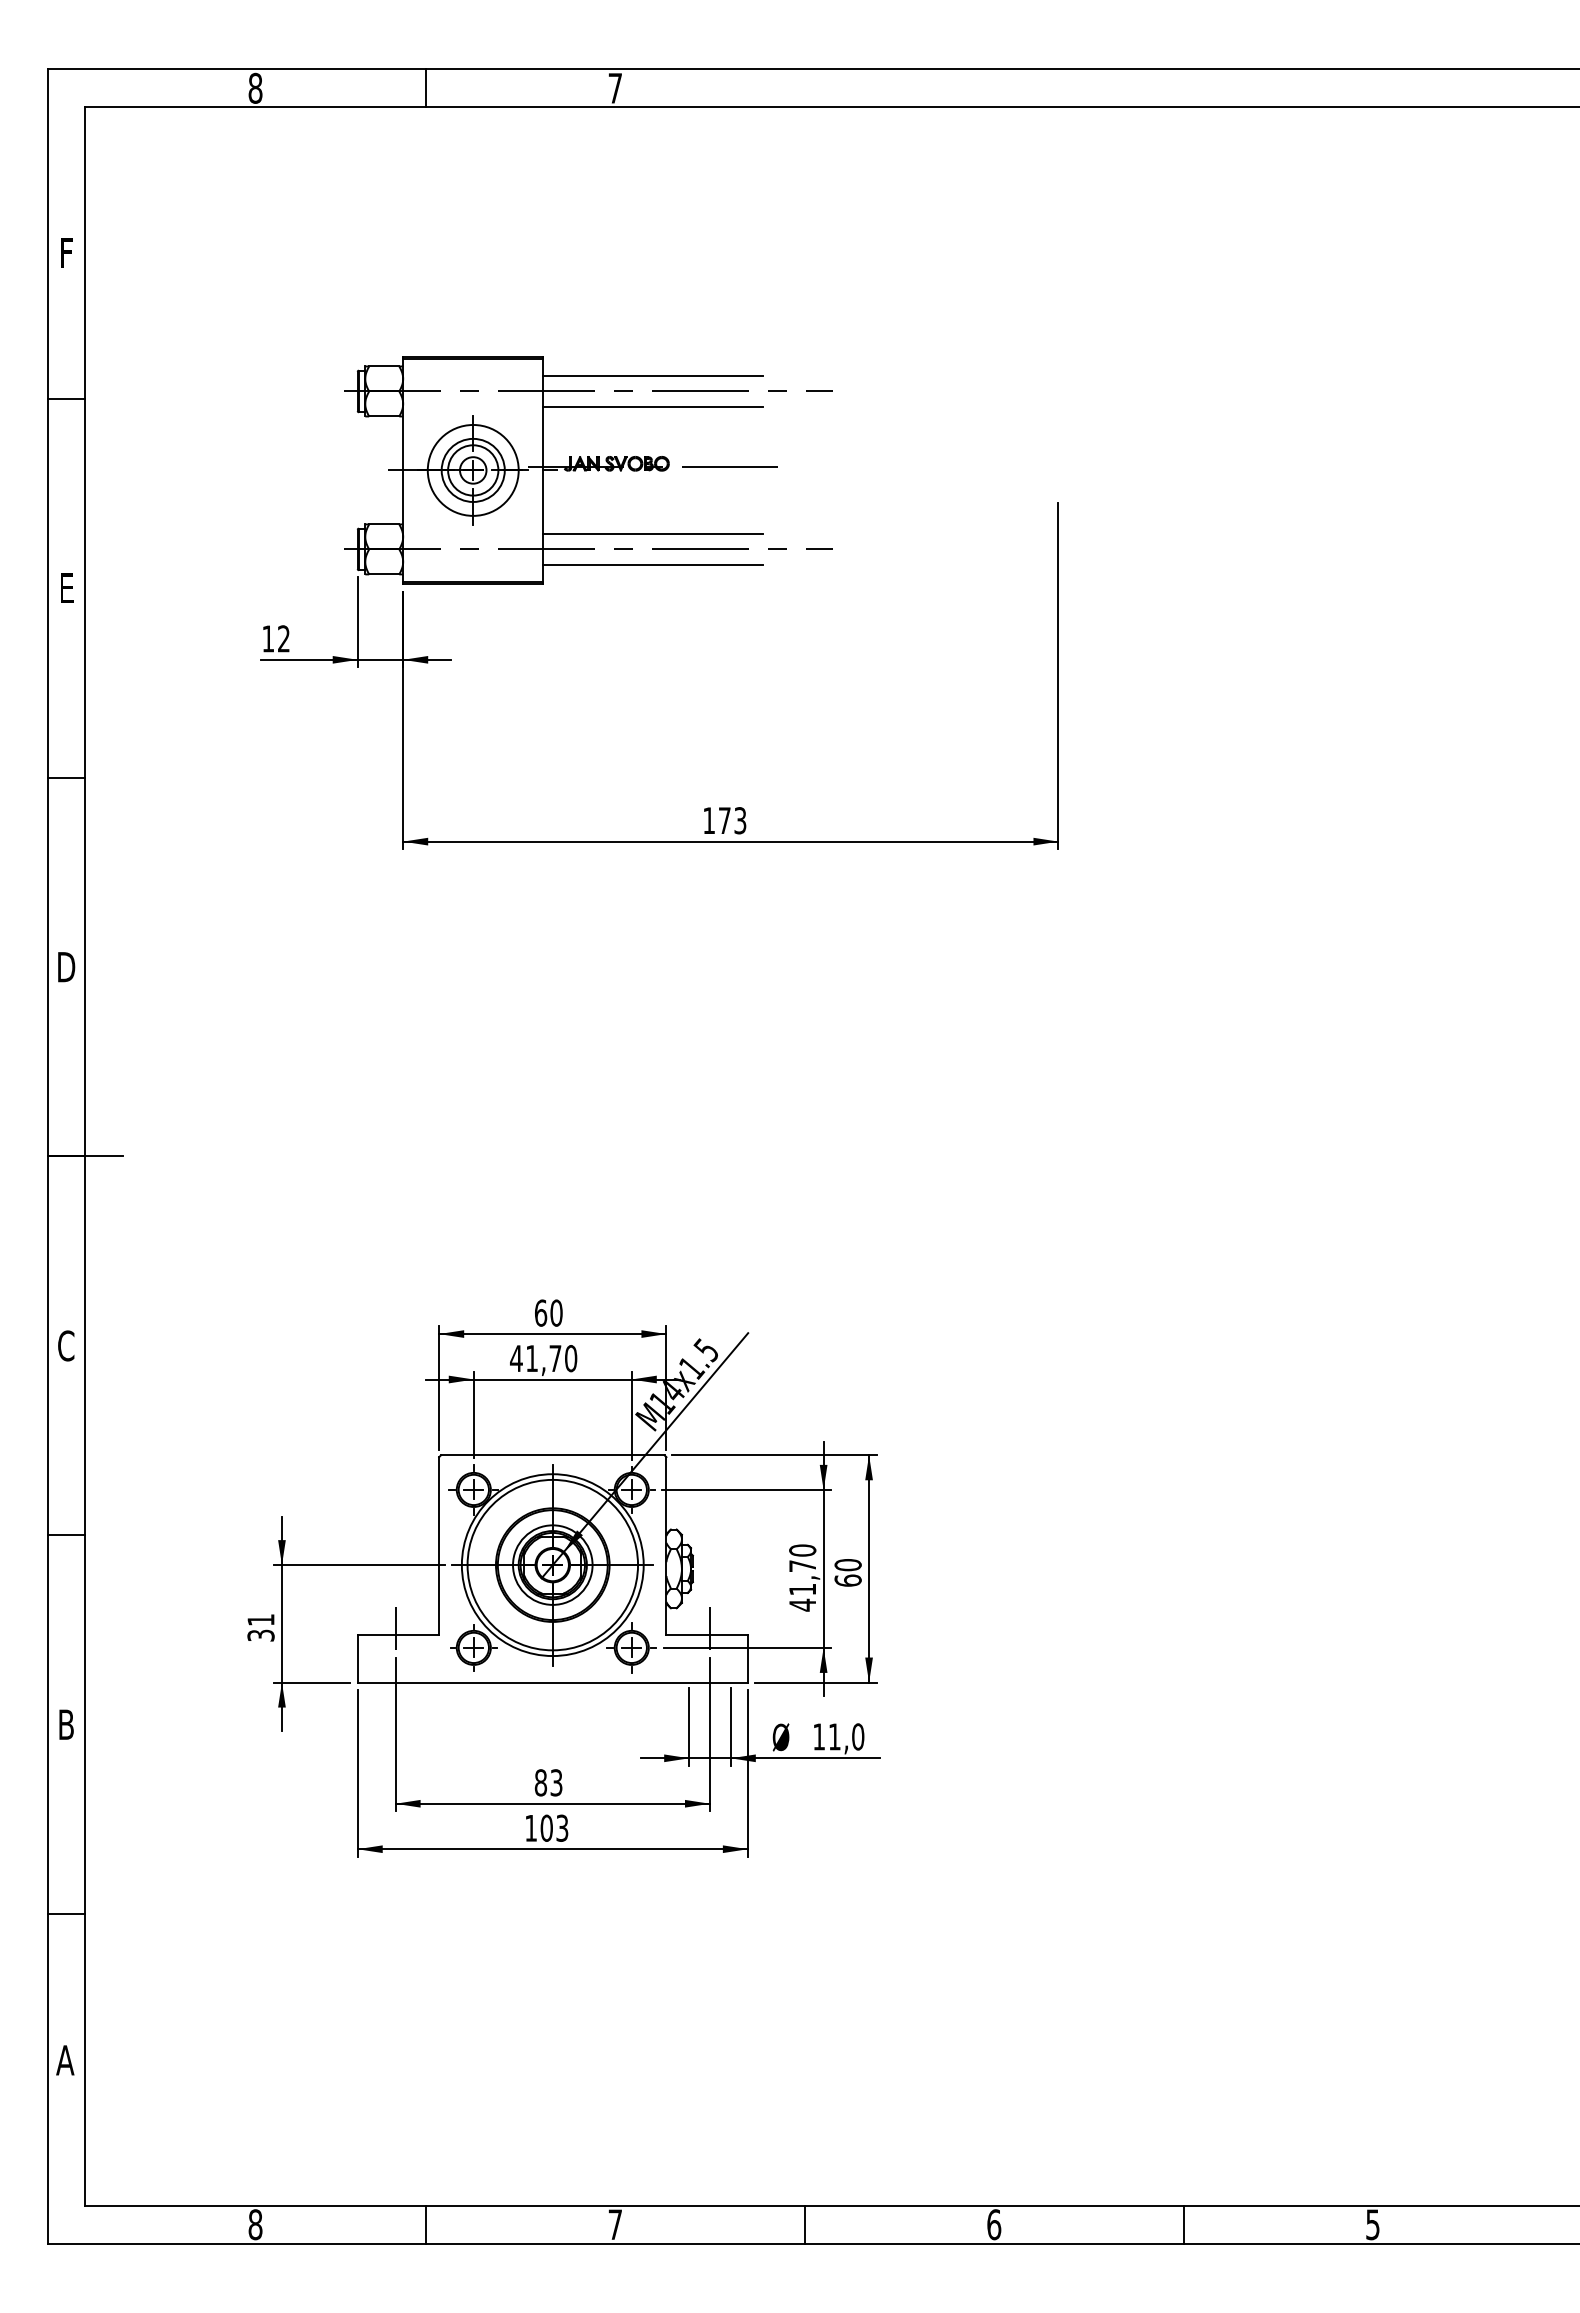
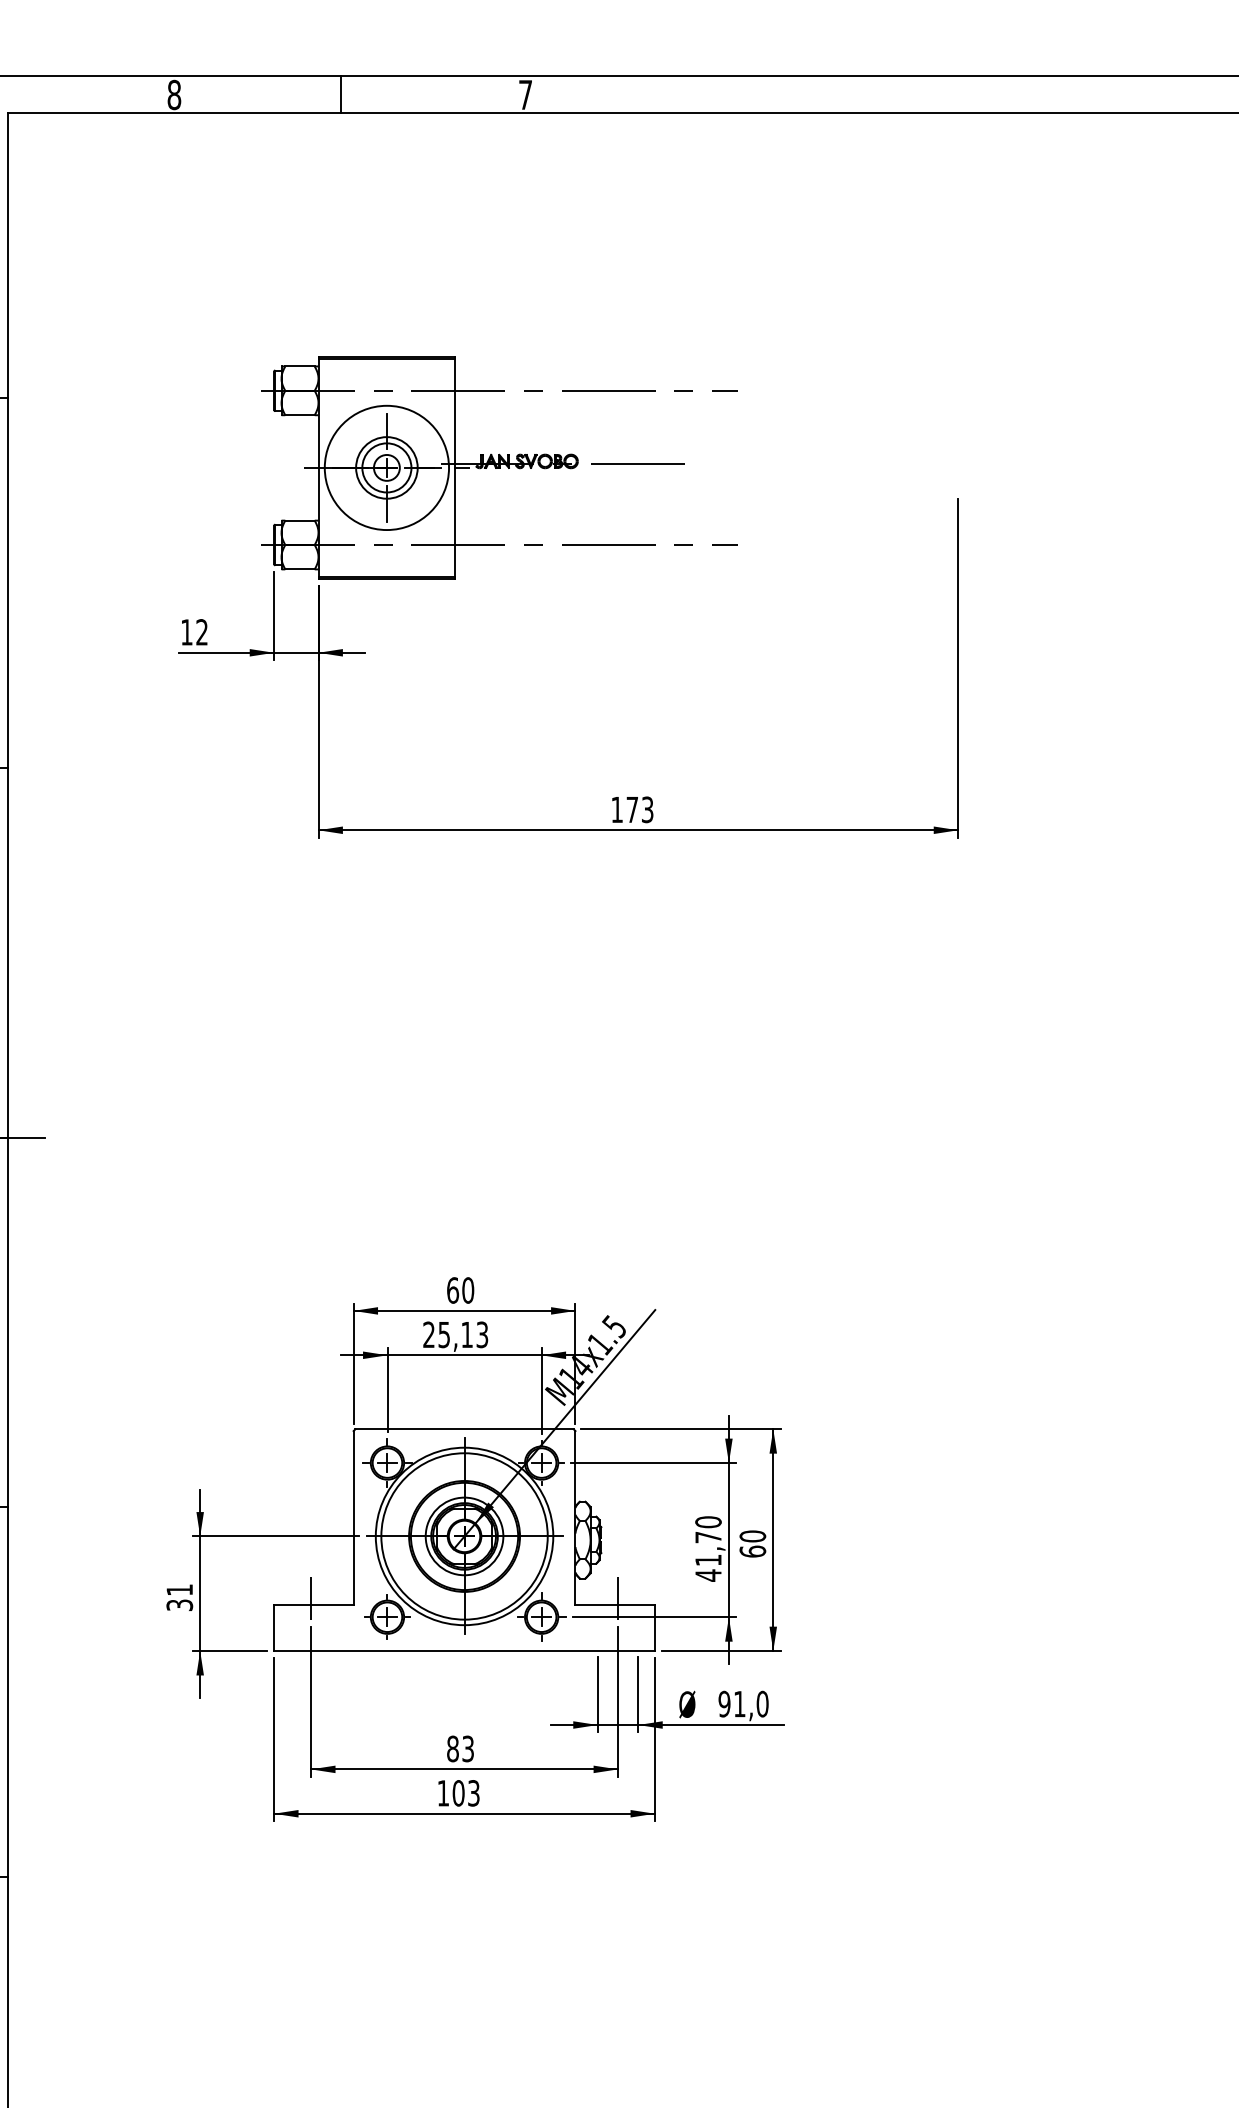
line: (653, 376) -> (562, 376), removed
line: (653, 406) -> (562, 405), removed
circle: (472, 469) -> (386, 467), size x1.4
line: (653, 534) -> (562, 530), removed
line: (653, 564) -> (562, 559), removed
text: (543, 1358) -> (455, 1334), 41,70 -> 25,13
text: (819, 1736) -> (724, 1703), 11,0 -> 91,0

